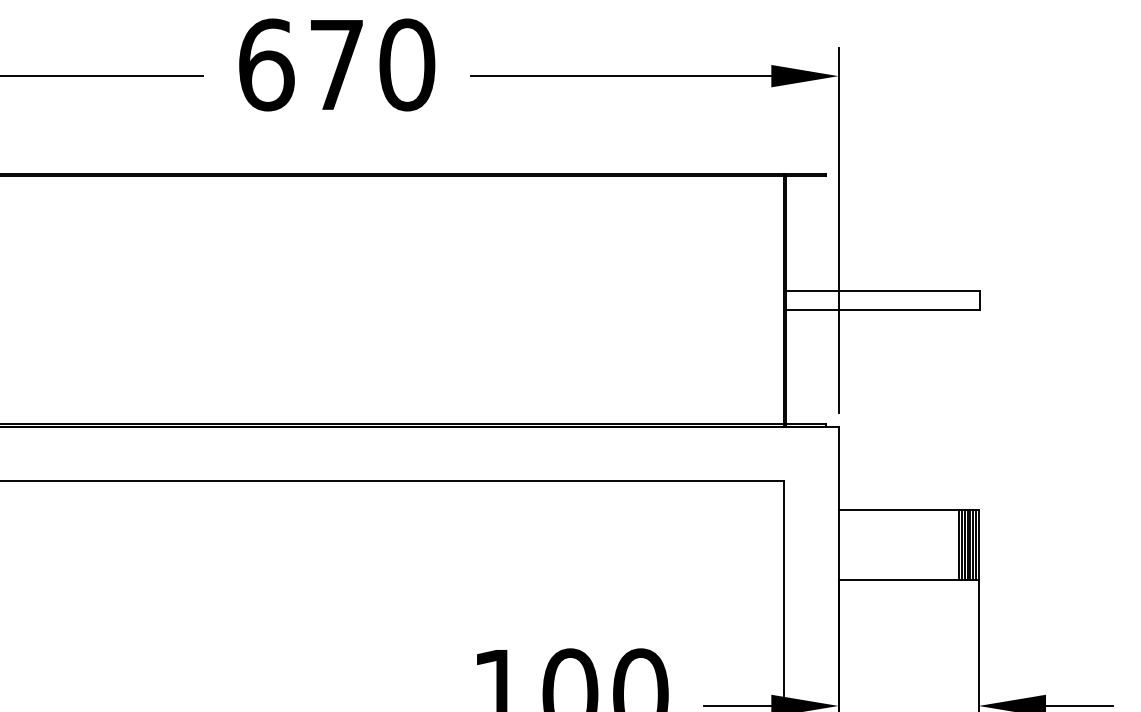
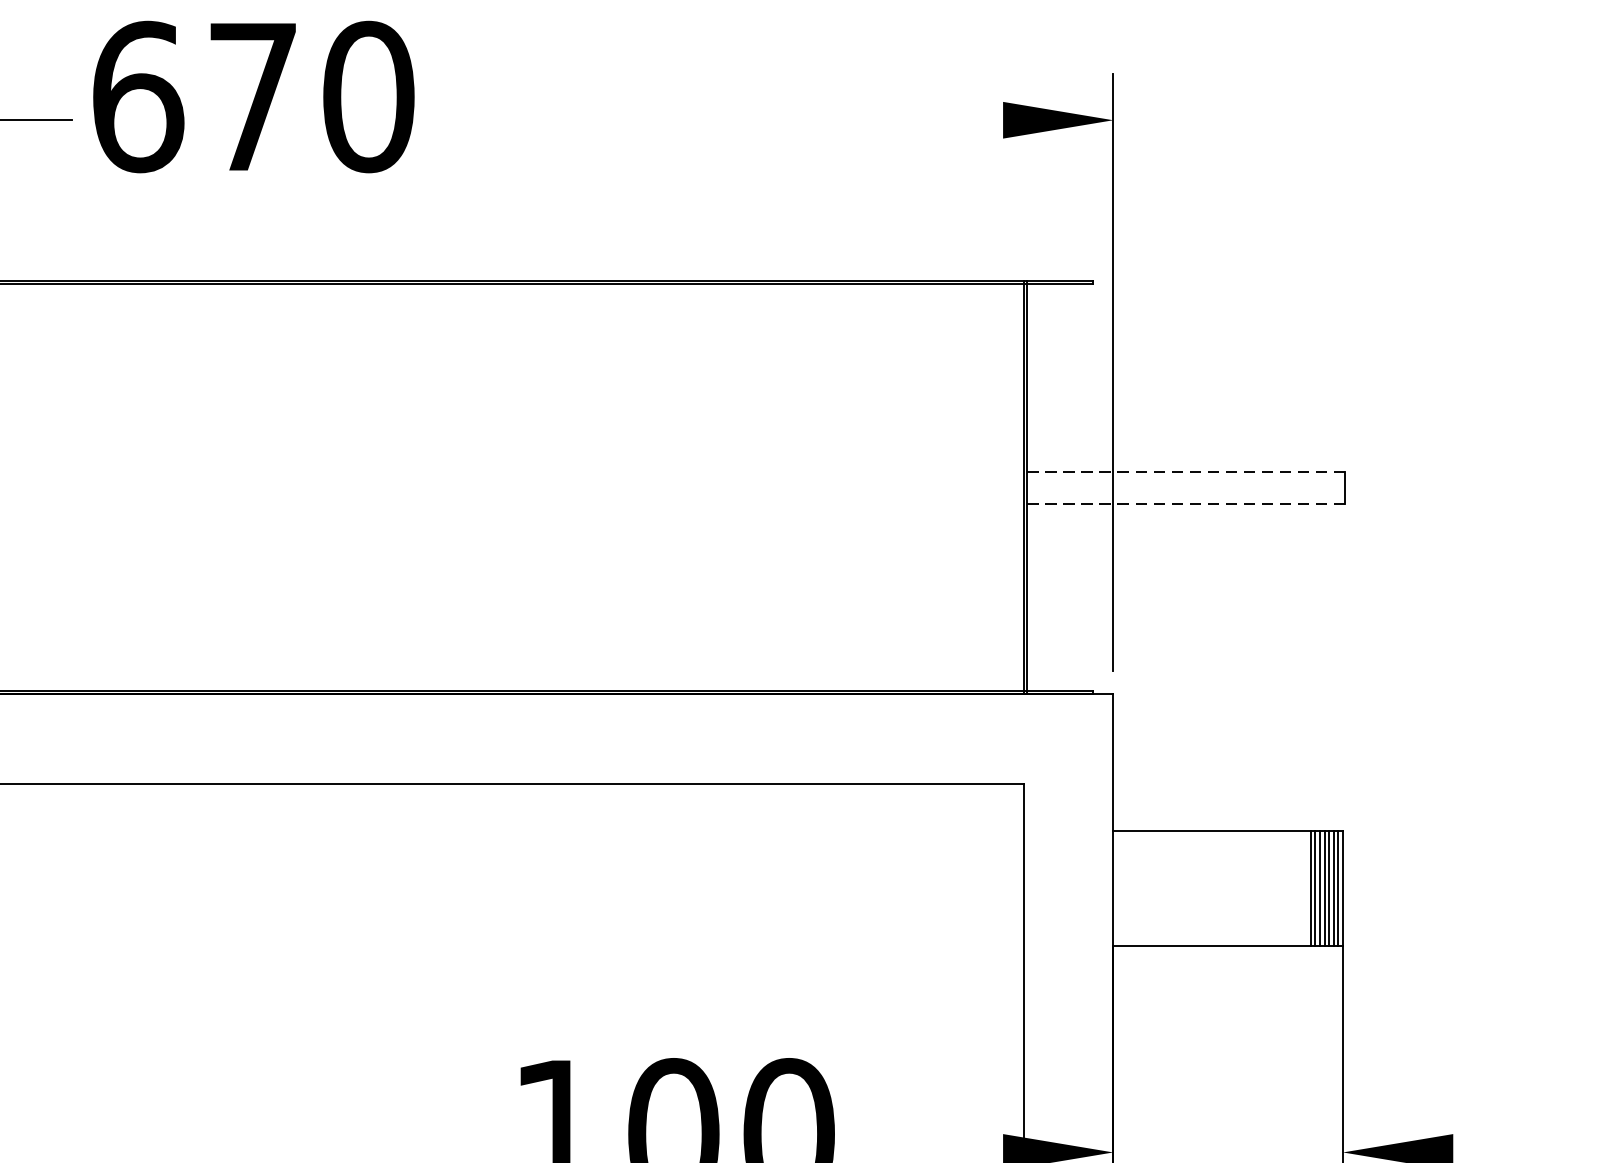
text: (337, 64) -> (254, 96), moved
line: (620, 76) -> (755, 120), removed
line: (882, 290) -> (1185, 471), solid -> dashed
line: (882, 310) -> (1185, 504), solid -> dashed
line: (737, 705) -> (947, 1151), removed
line: (1079, 705) -> (1508, 1151), removed

